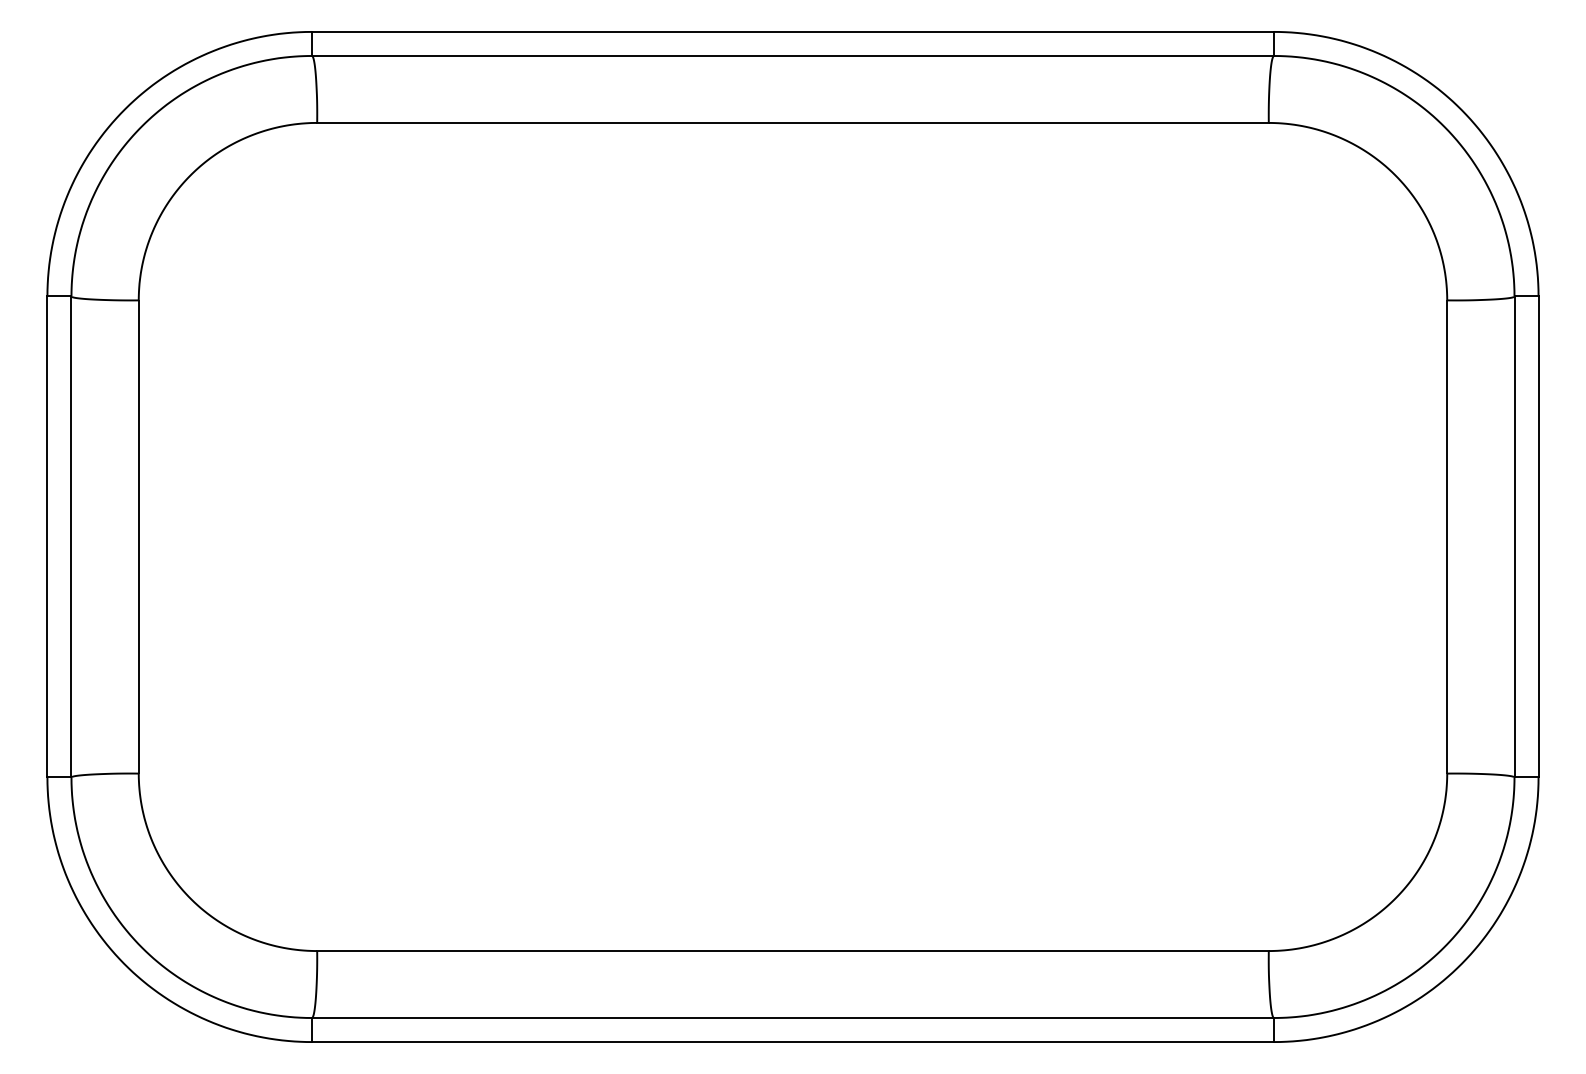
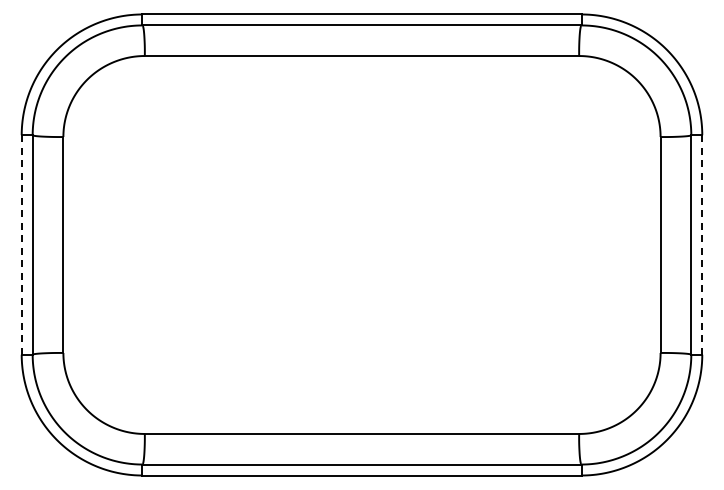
line: (46, 538) -> (21, 245), solid -> dashed
line: (1539, 538) -> (702, 245), solid -> dashed

